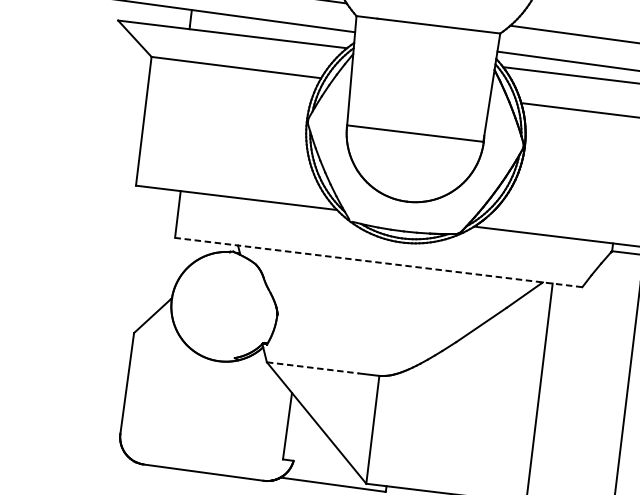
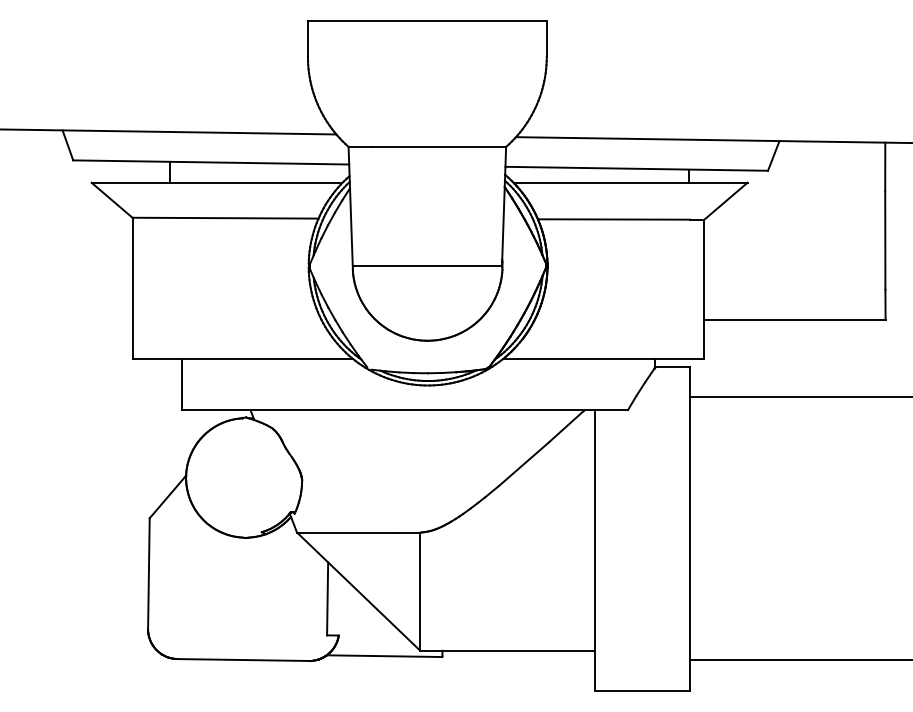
line: (378, 262) -> (404, 410), dashed -> solid
line: (312, 367) -> (347, 532), dashed -> solid

